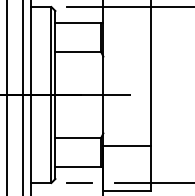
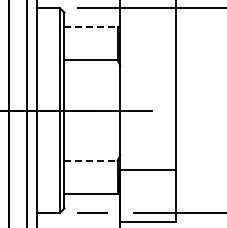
line: (78, 22) -> (91, 26), solid -> dashed
line: (78, 137) -> (91, 160), solid -> dashed

